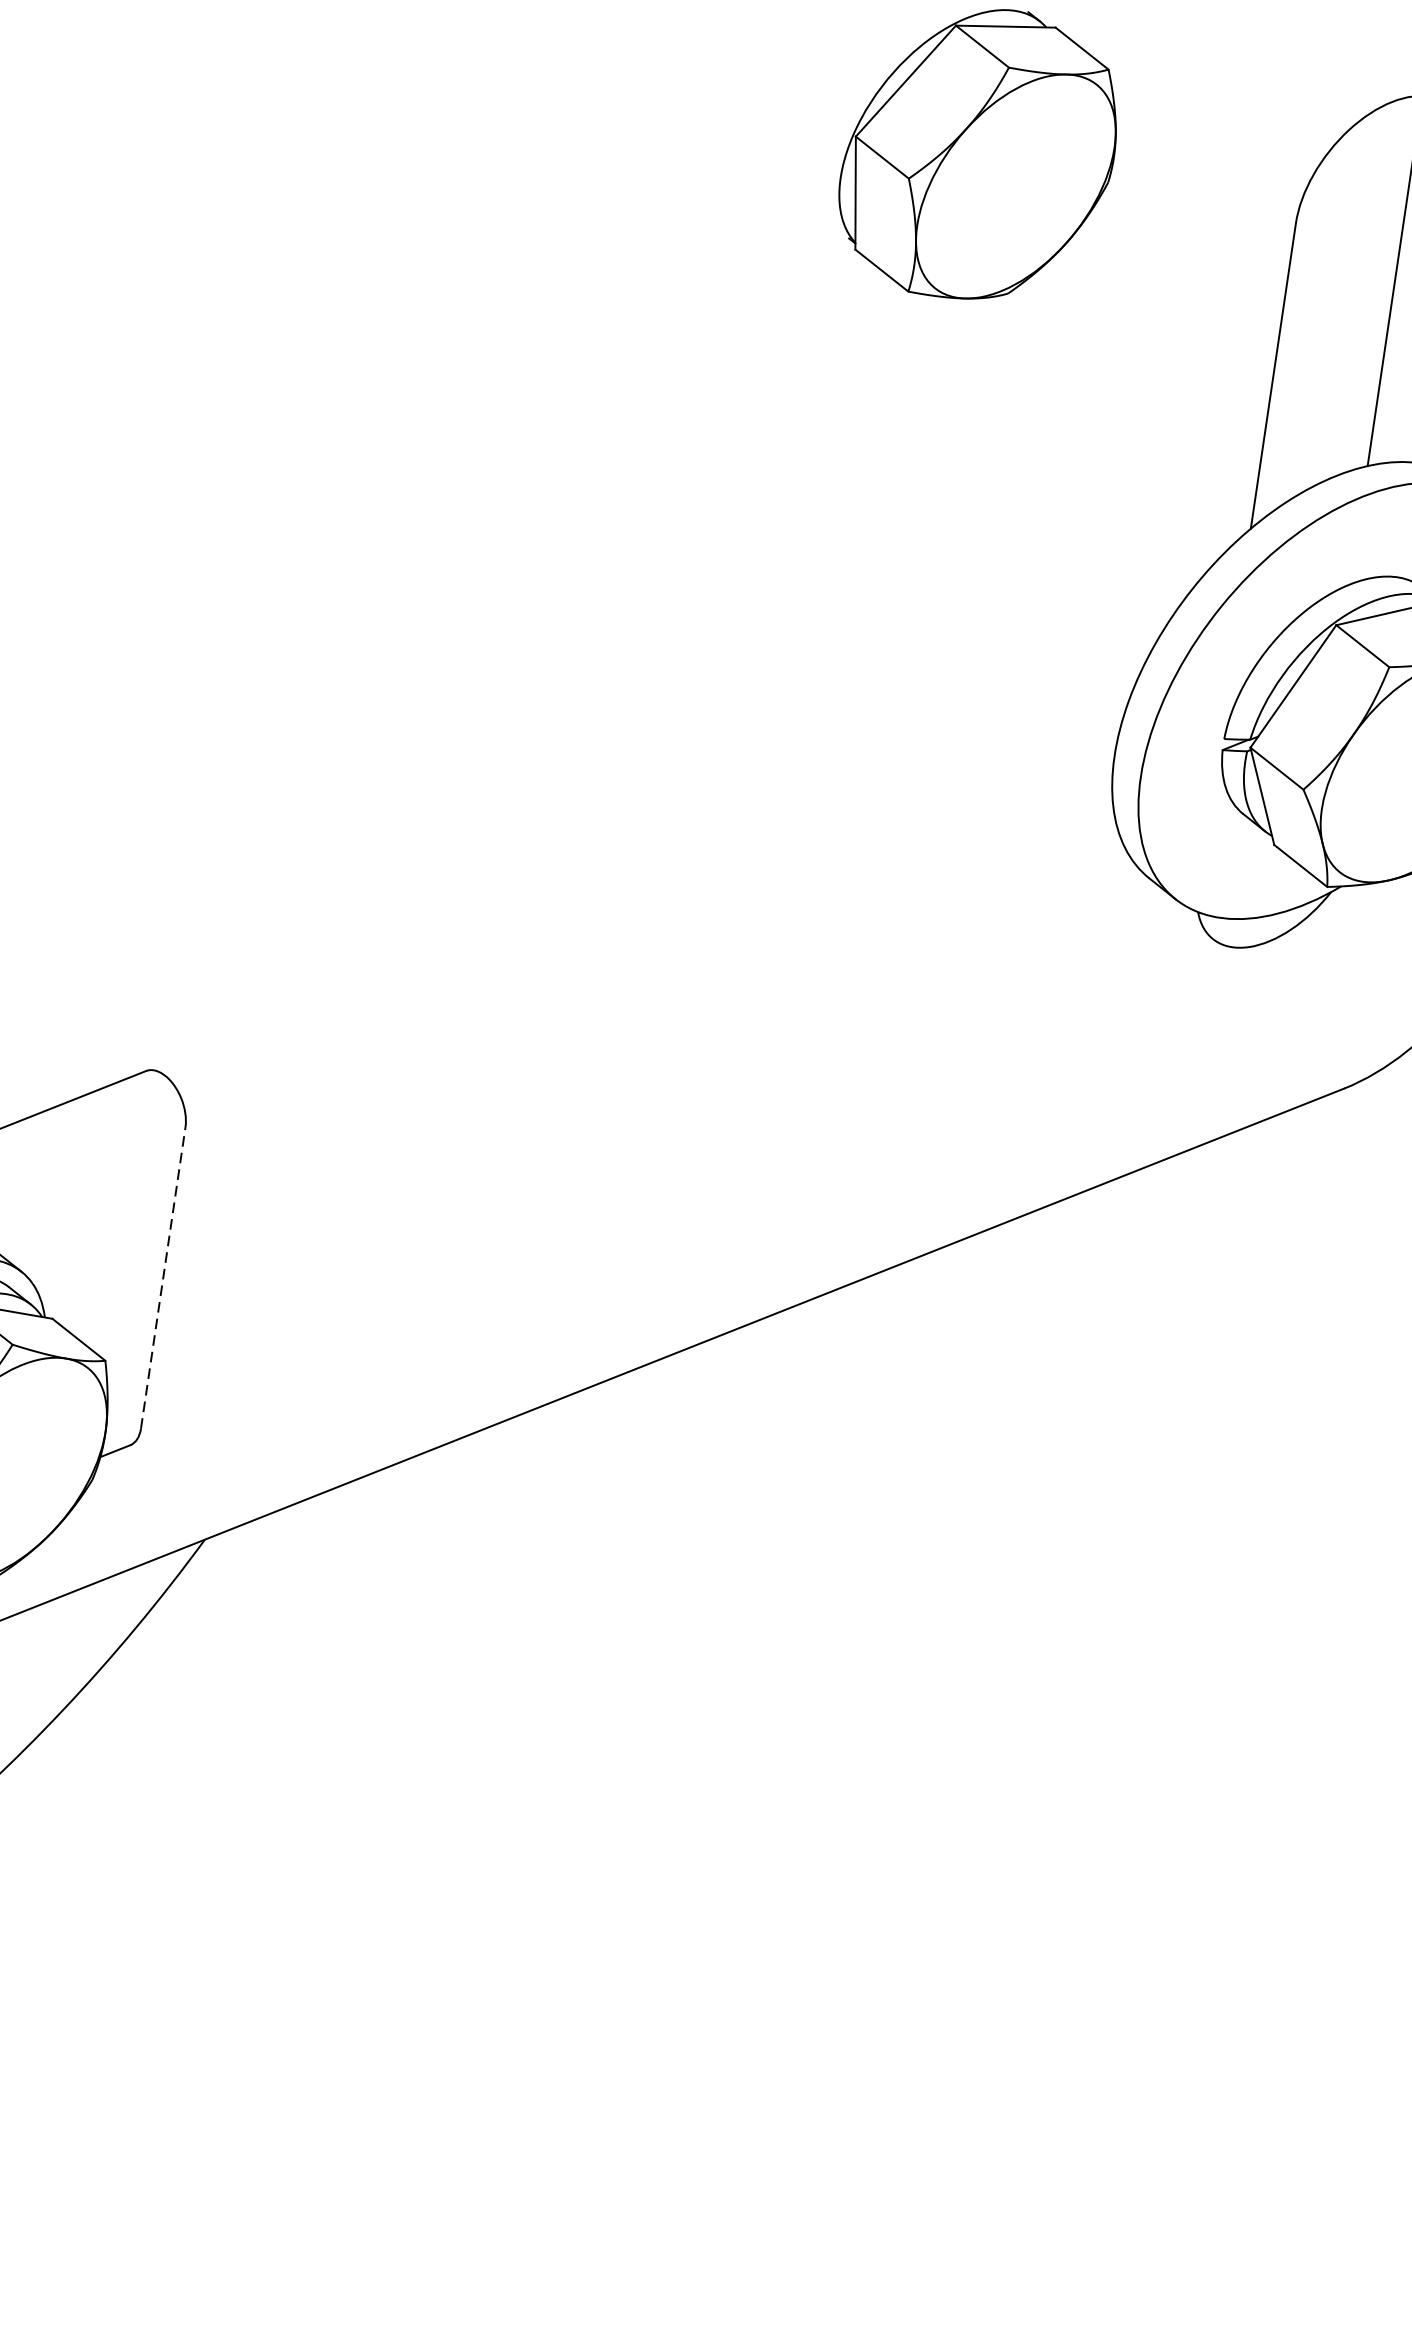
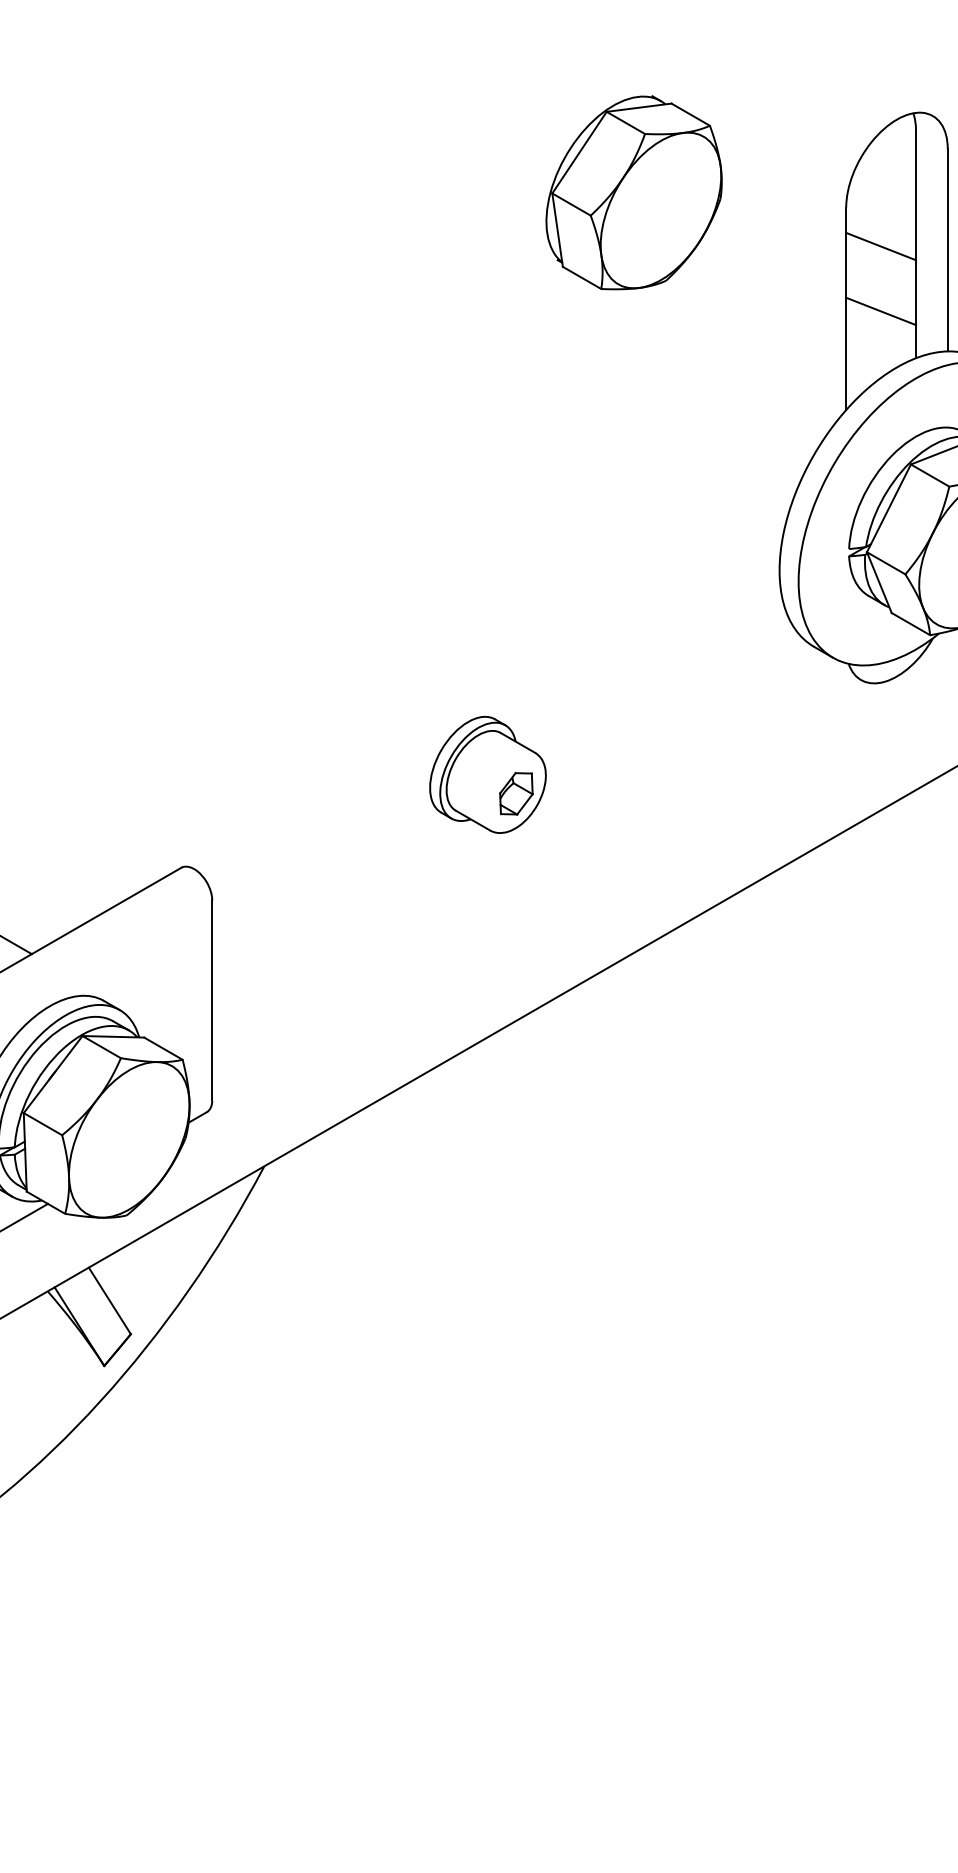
line: (1340, 289) -> (881, 246), added
line: (1325, 387) -> (881, 311), added
part: (628, 998) -> (487, 774), added
line: (163, 1276) -> (212, 999), dashed -> solid

